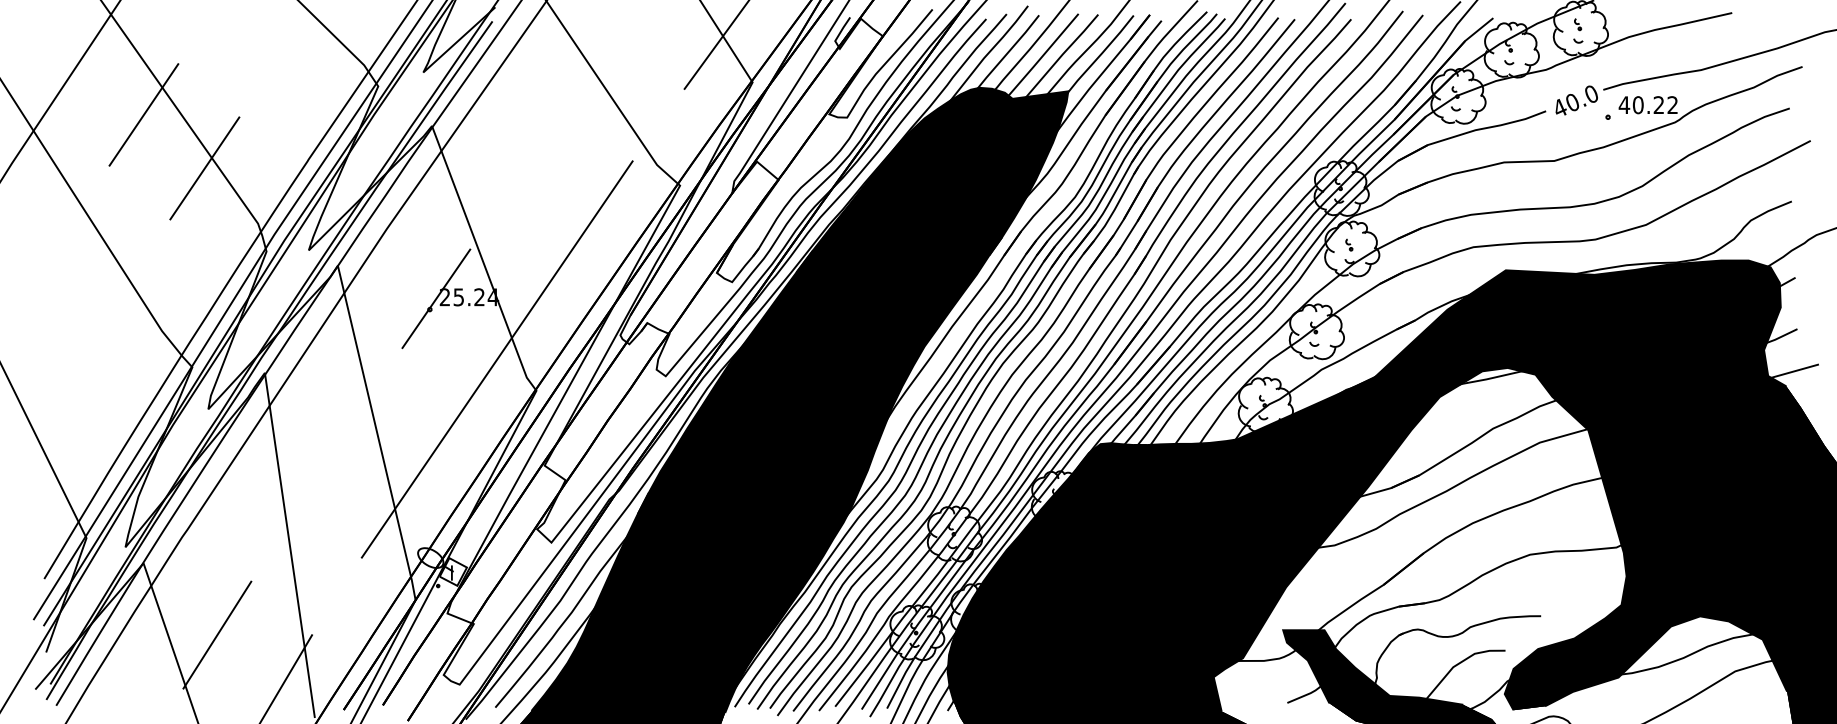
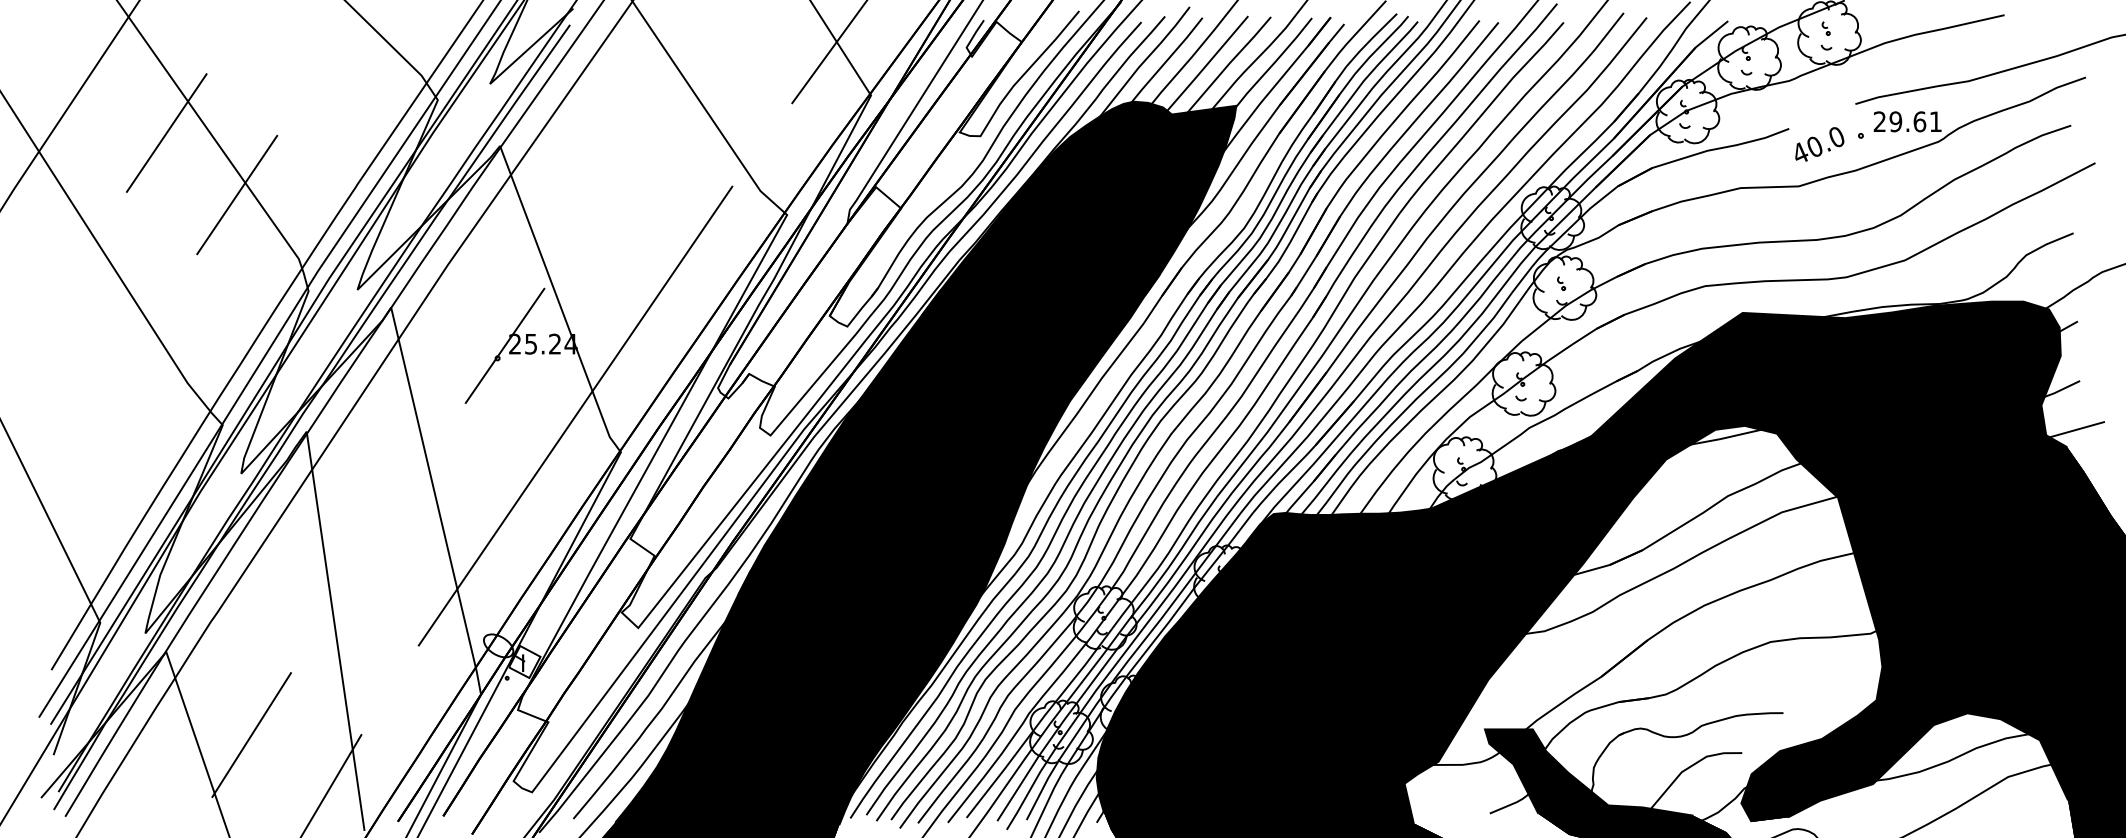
text: (1576, 100) -> (1819, 144), moved
text: (1648, 104) -> (1907, 121), 40.22 -> 29.61

